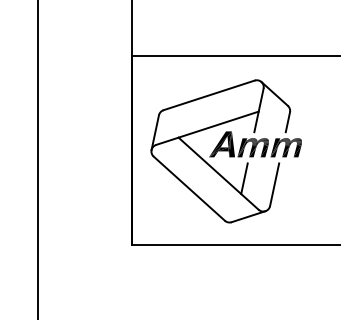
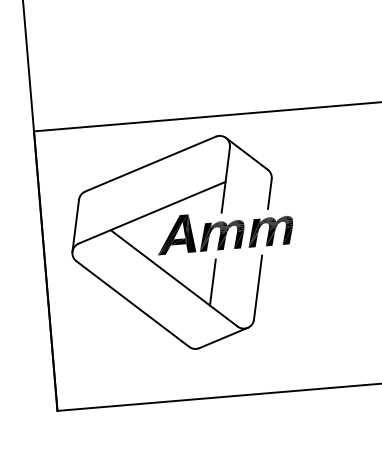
part: (225, 151) -> (181, 244), moved

